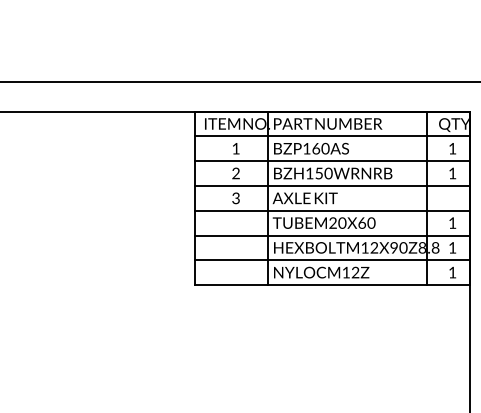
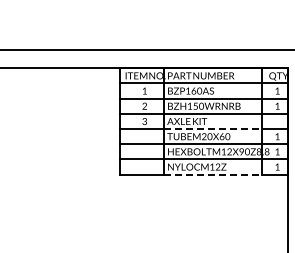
line: (346, 211) -> (212, 129), solid -> dashed
line: (346, 284) -> (212, 174), solid -> dashed

